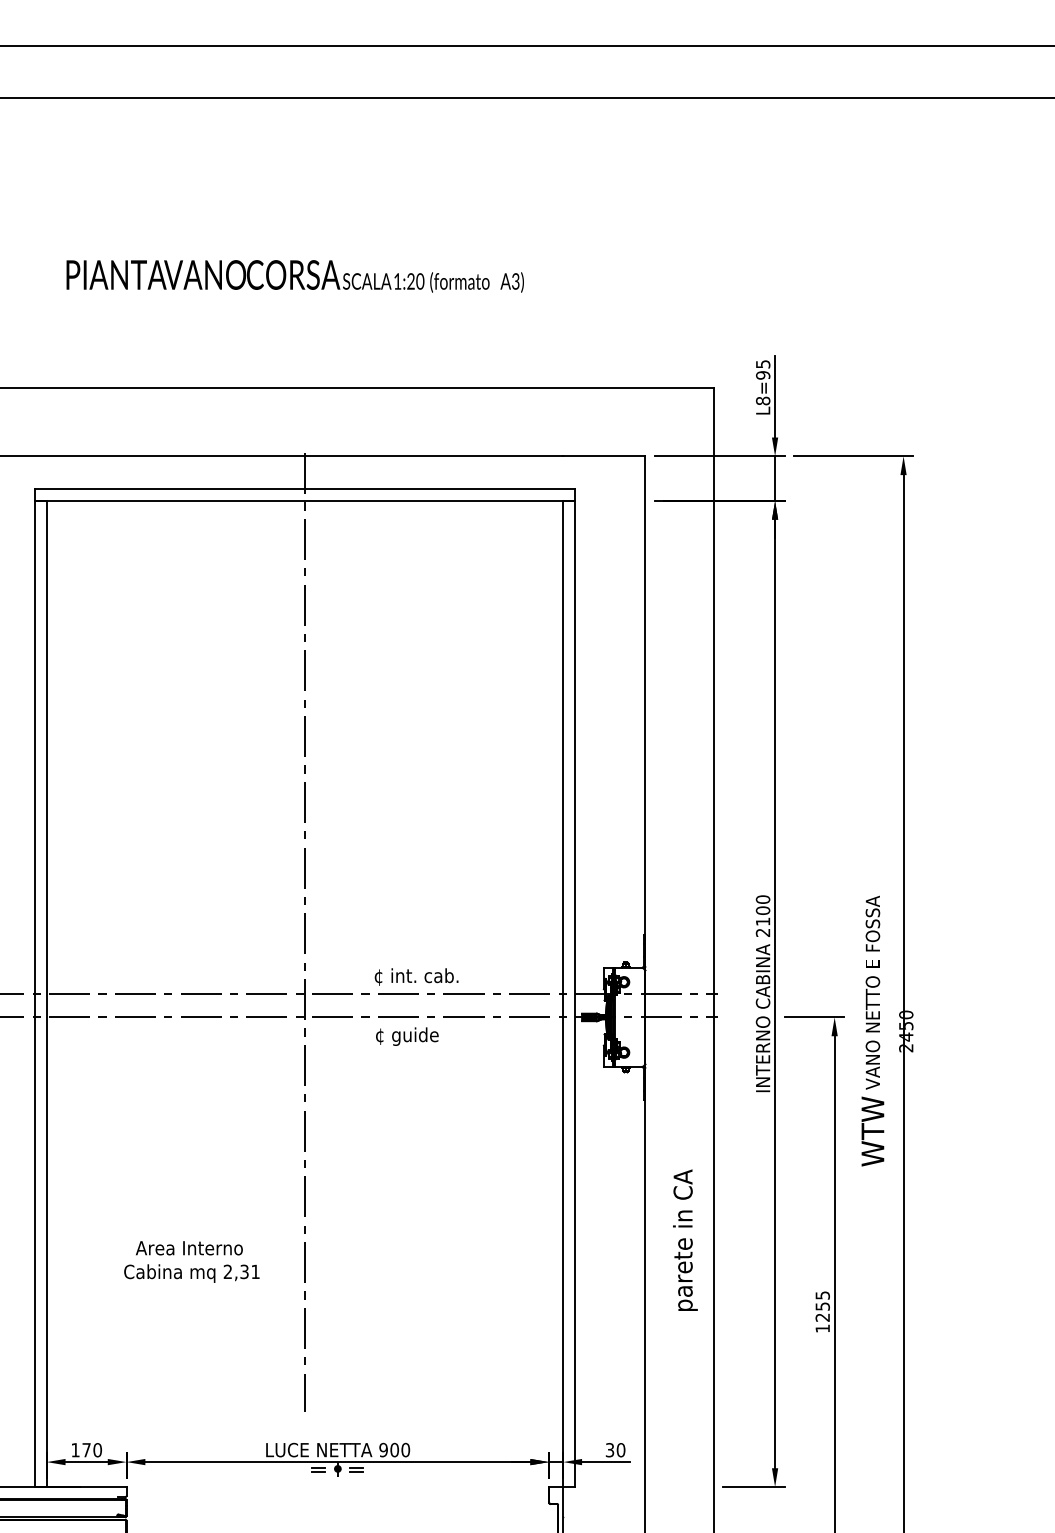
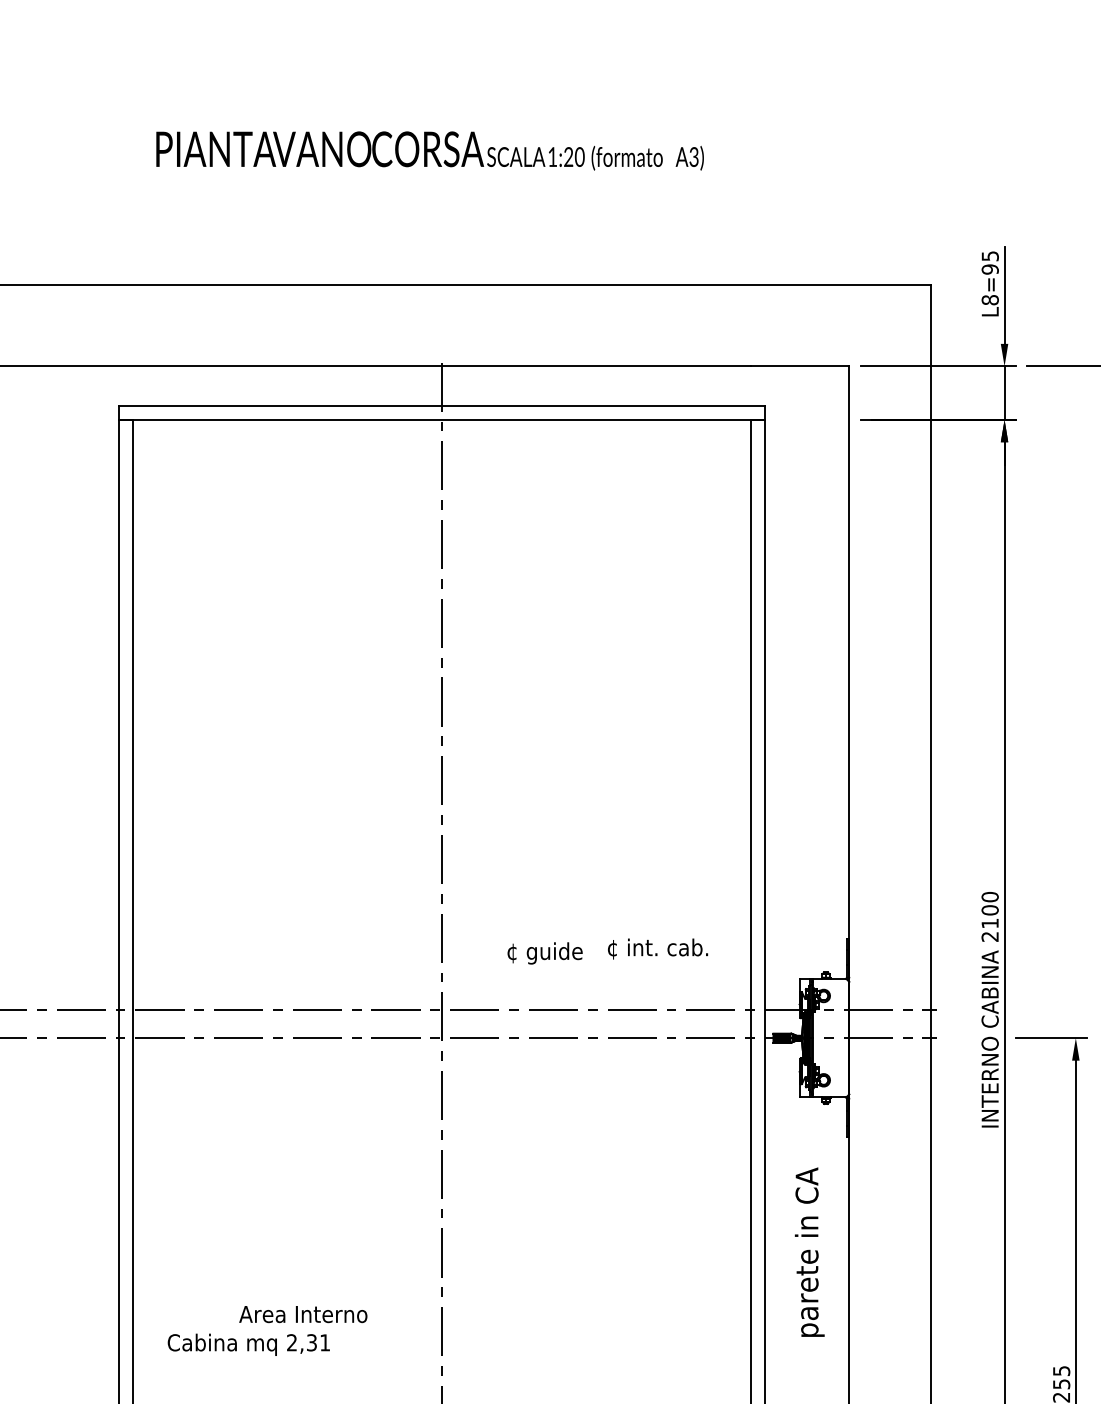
text: (416, 976) -> (657, 948), moved
text: (407, 1036) -> (545, 953), moved
text: (685, 1239) -> (809, 1251), moved
text: (191, 1273) -> (248, 1344), moved

